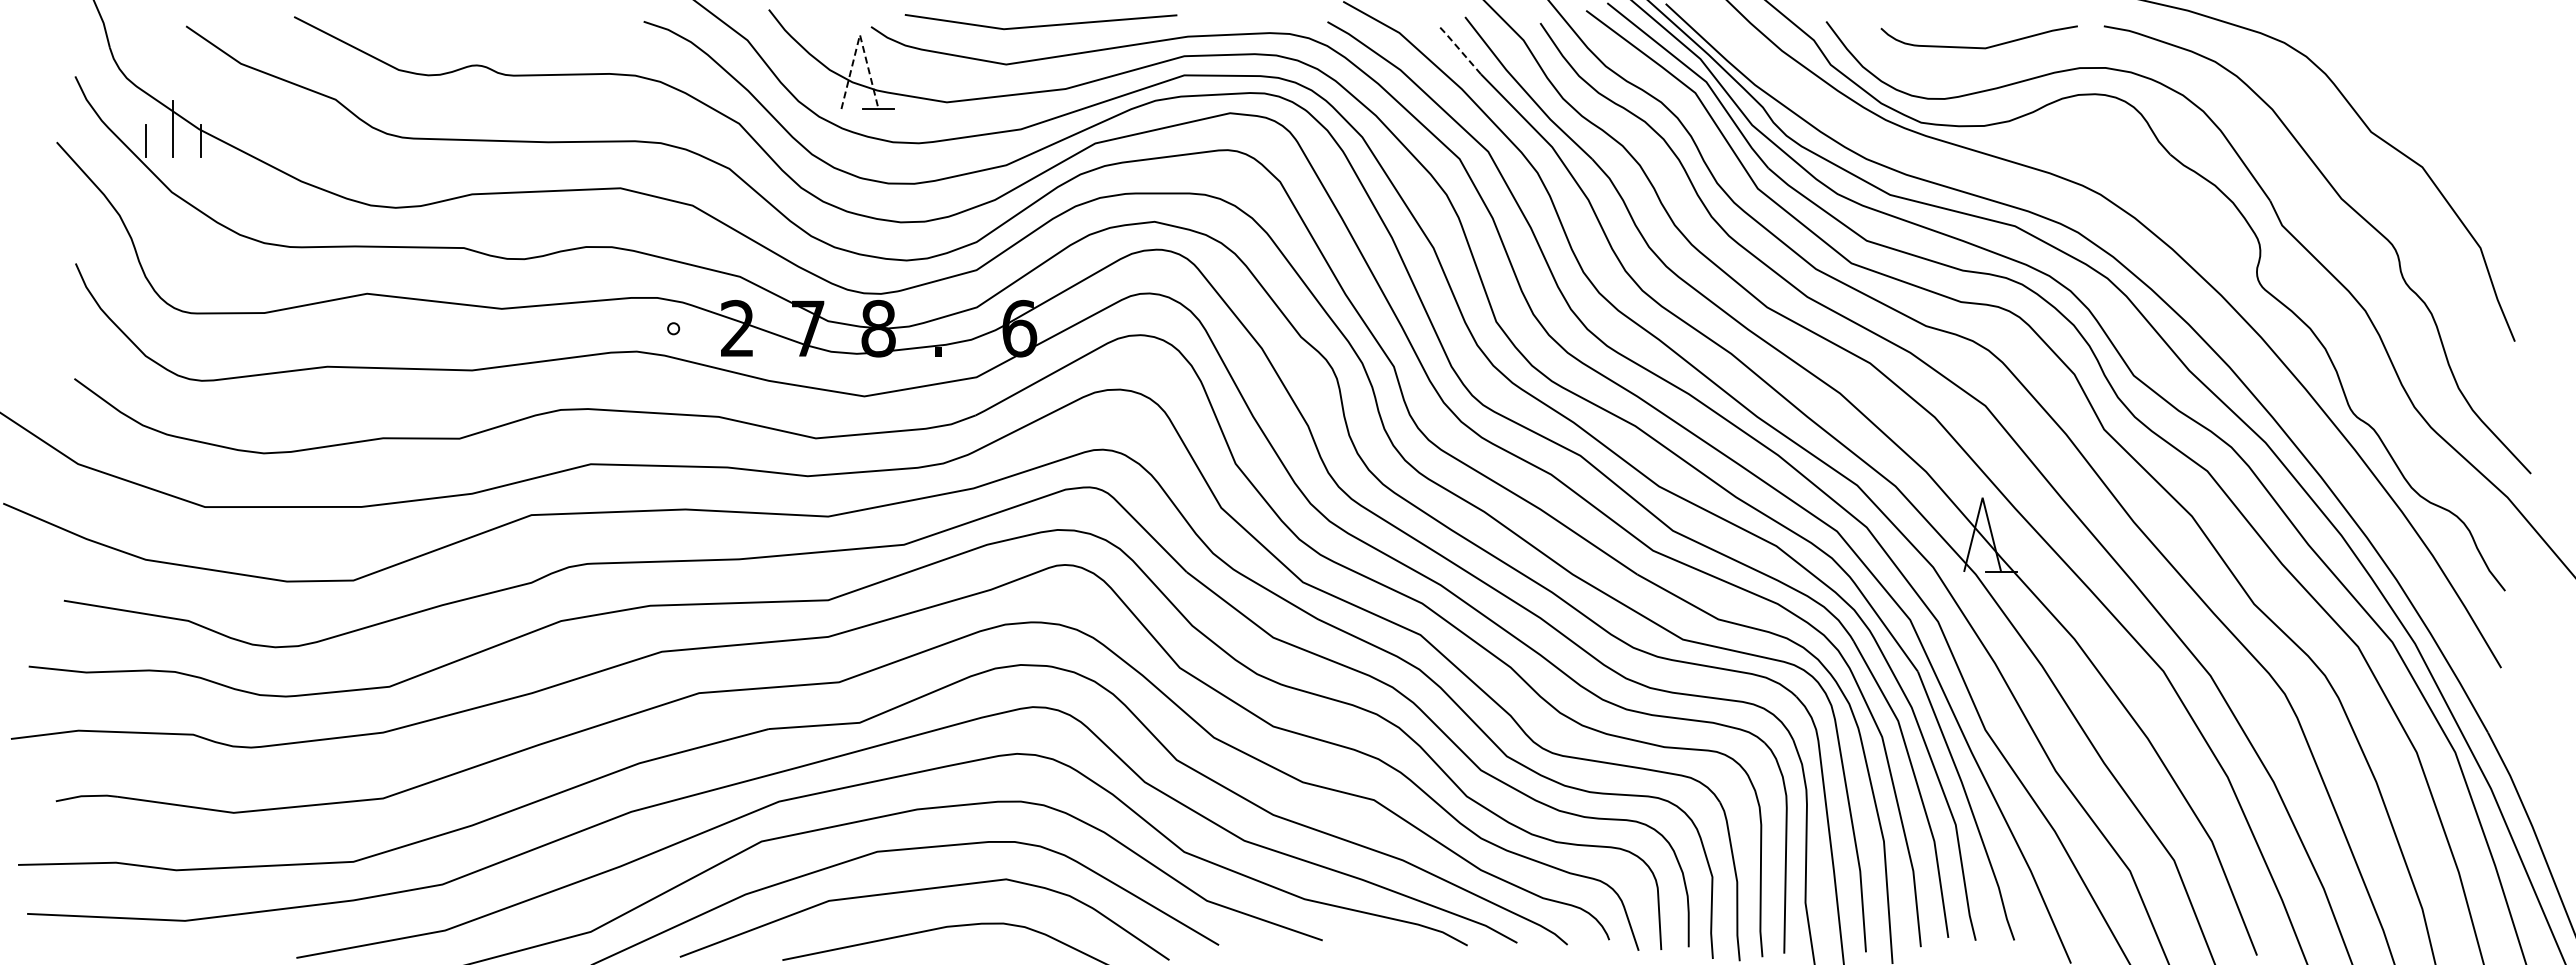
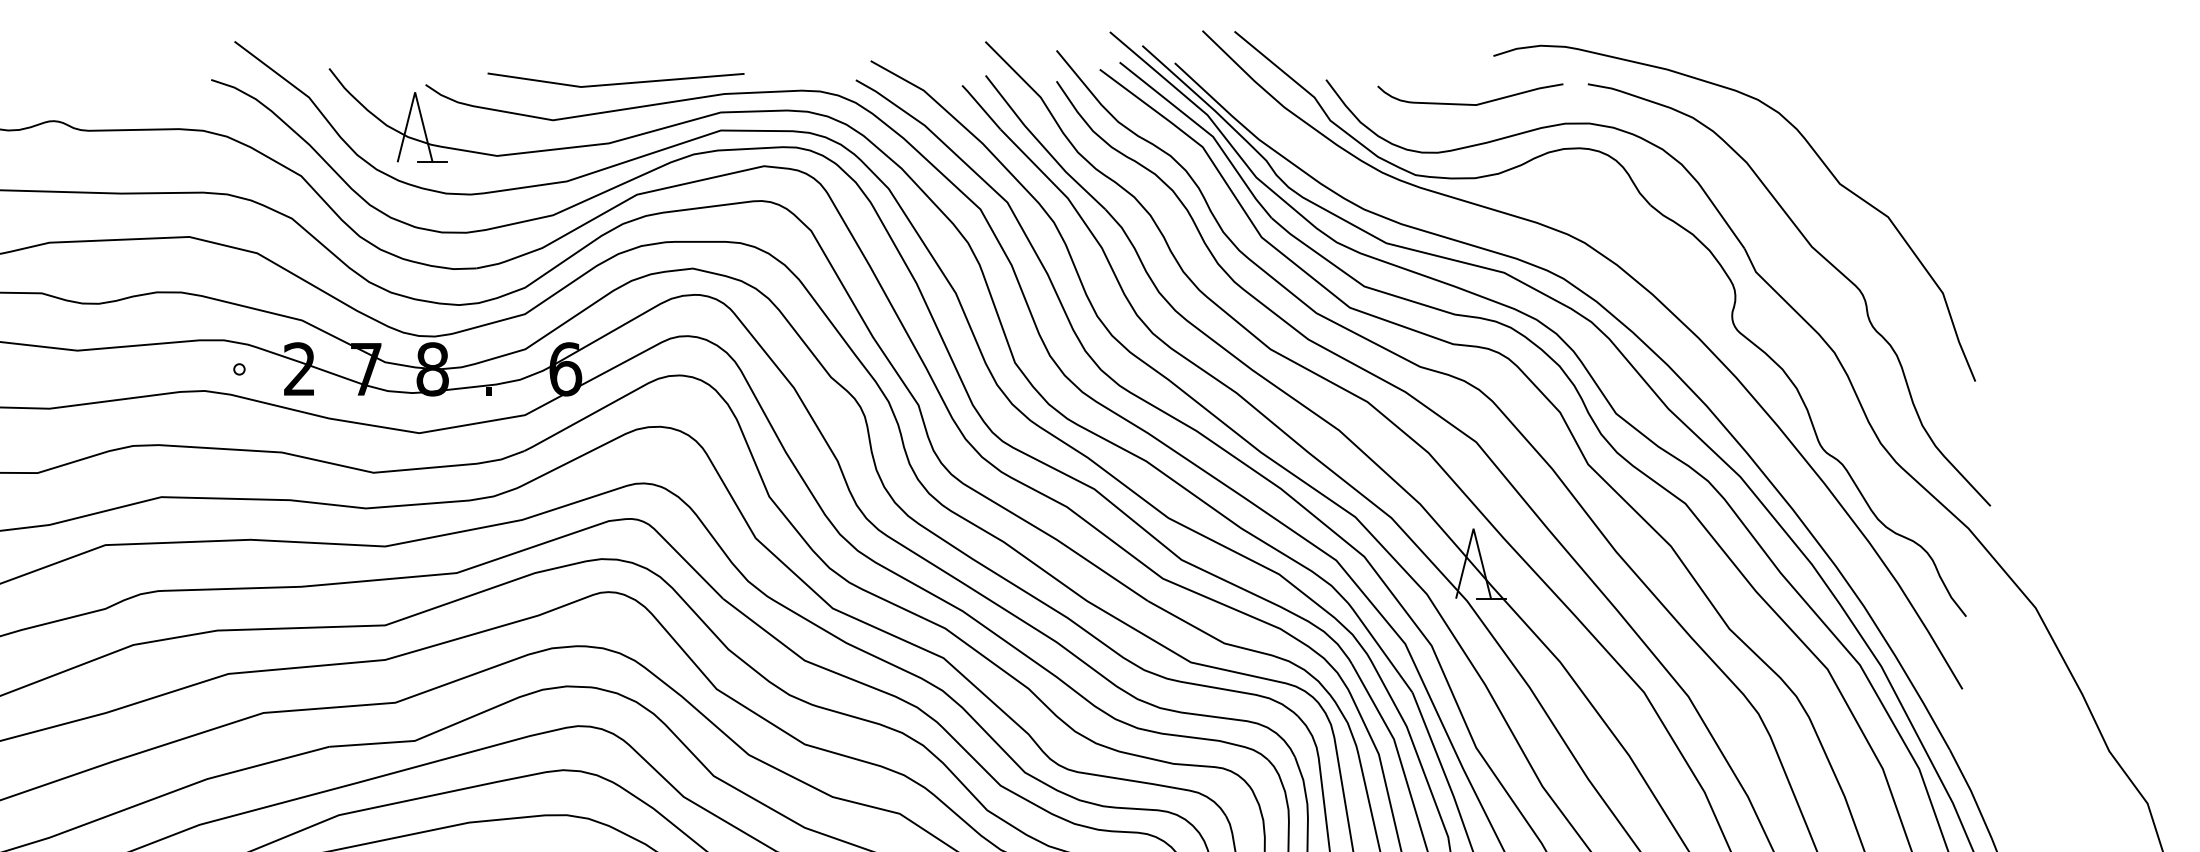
line: (1040, 25) -> (615, 83), moved
line: (859, 34) -> (414, 91), dashed -> solid
line: (1460, 50) -> (981, 107), dashed -> solid

